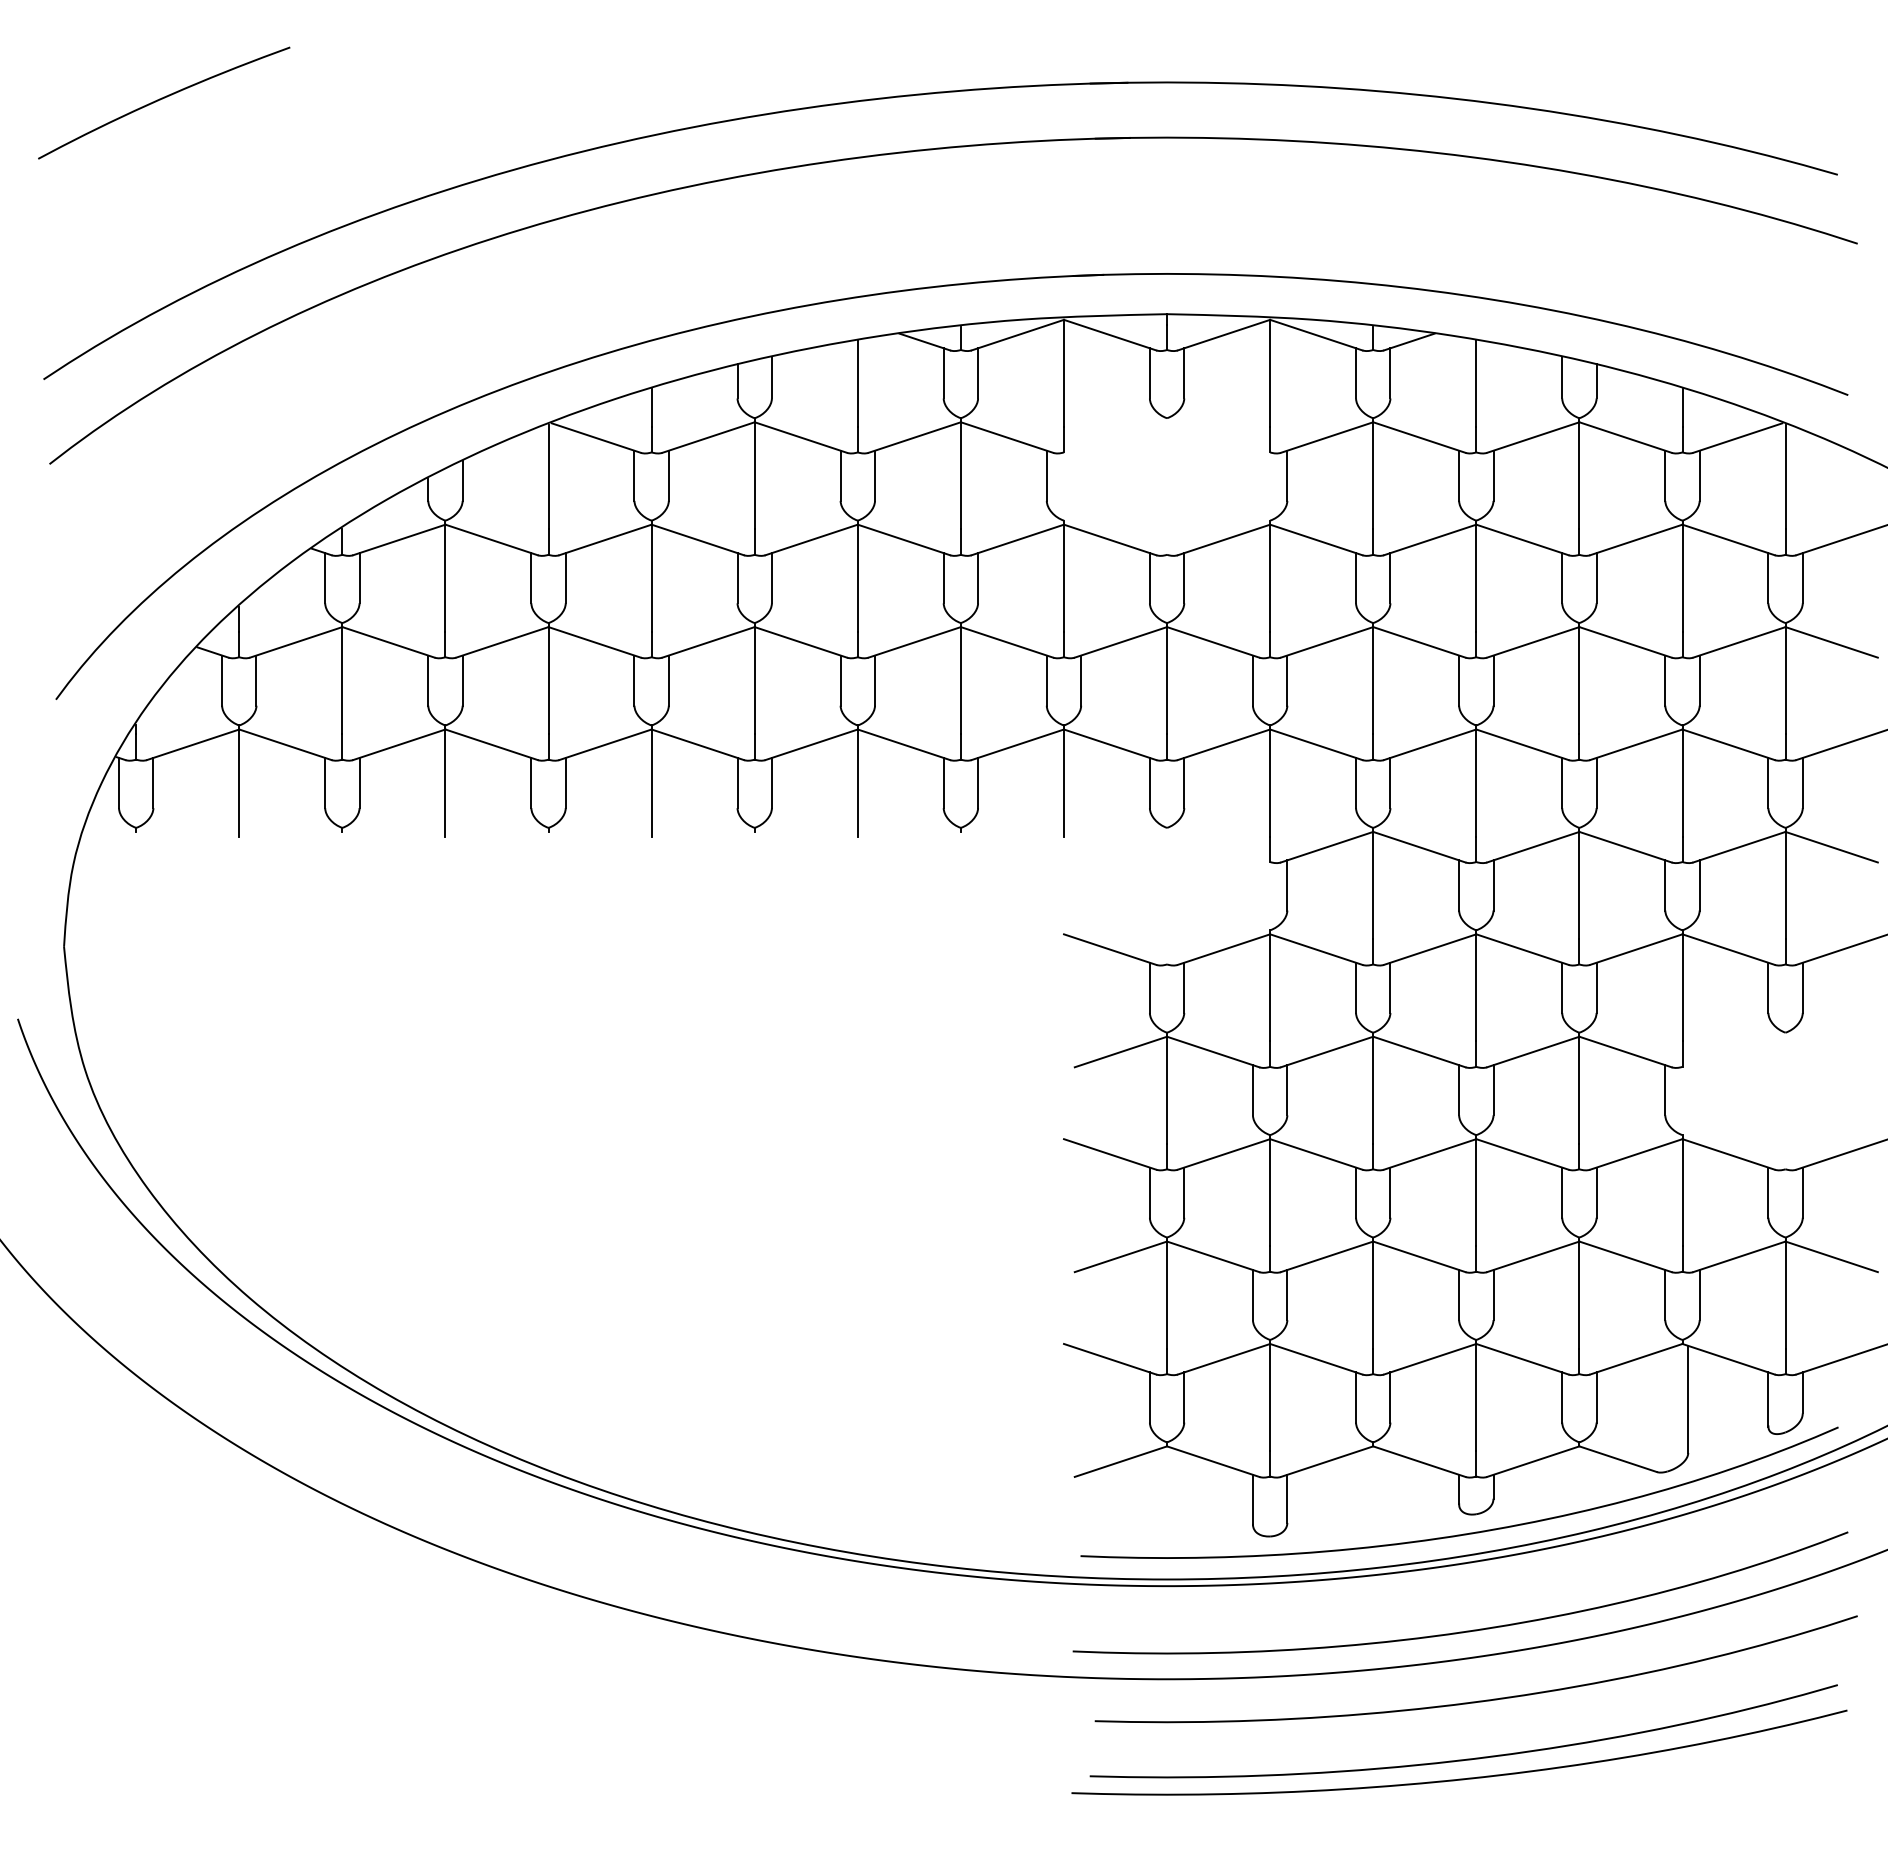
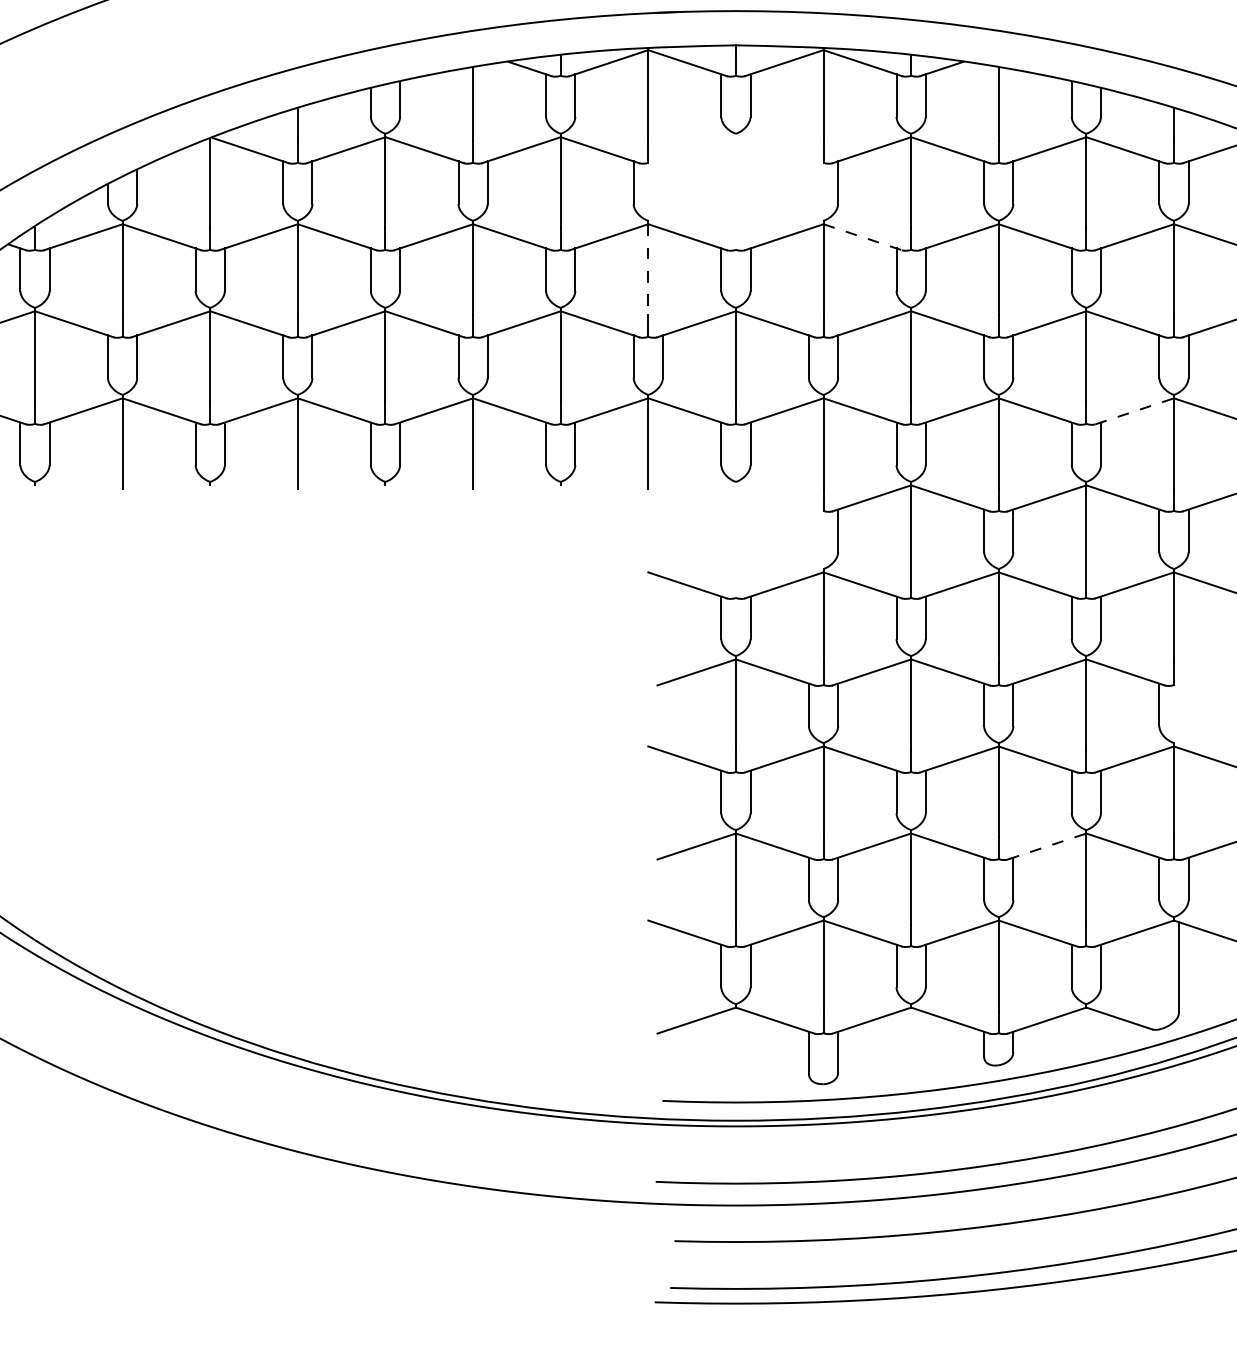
line: (1316, 539) -> (862, 236), solid -> dashed
line: (1063, 578) -> (647, 269), solid -> dashed
line: (1636, 744) -> (1134, 411), solid -> dashed
line: (1533, 1256) -> (1047, 846), solid -> dashed

